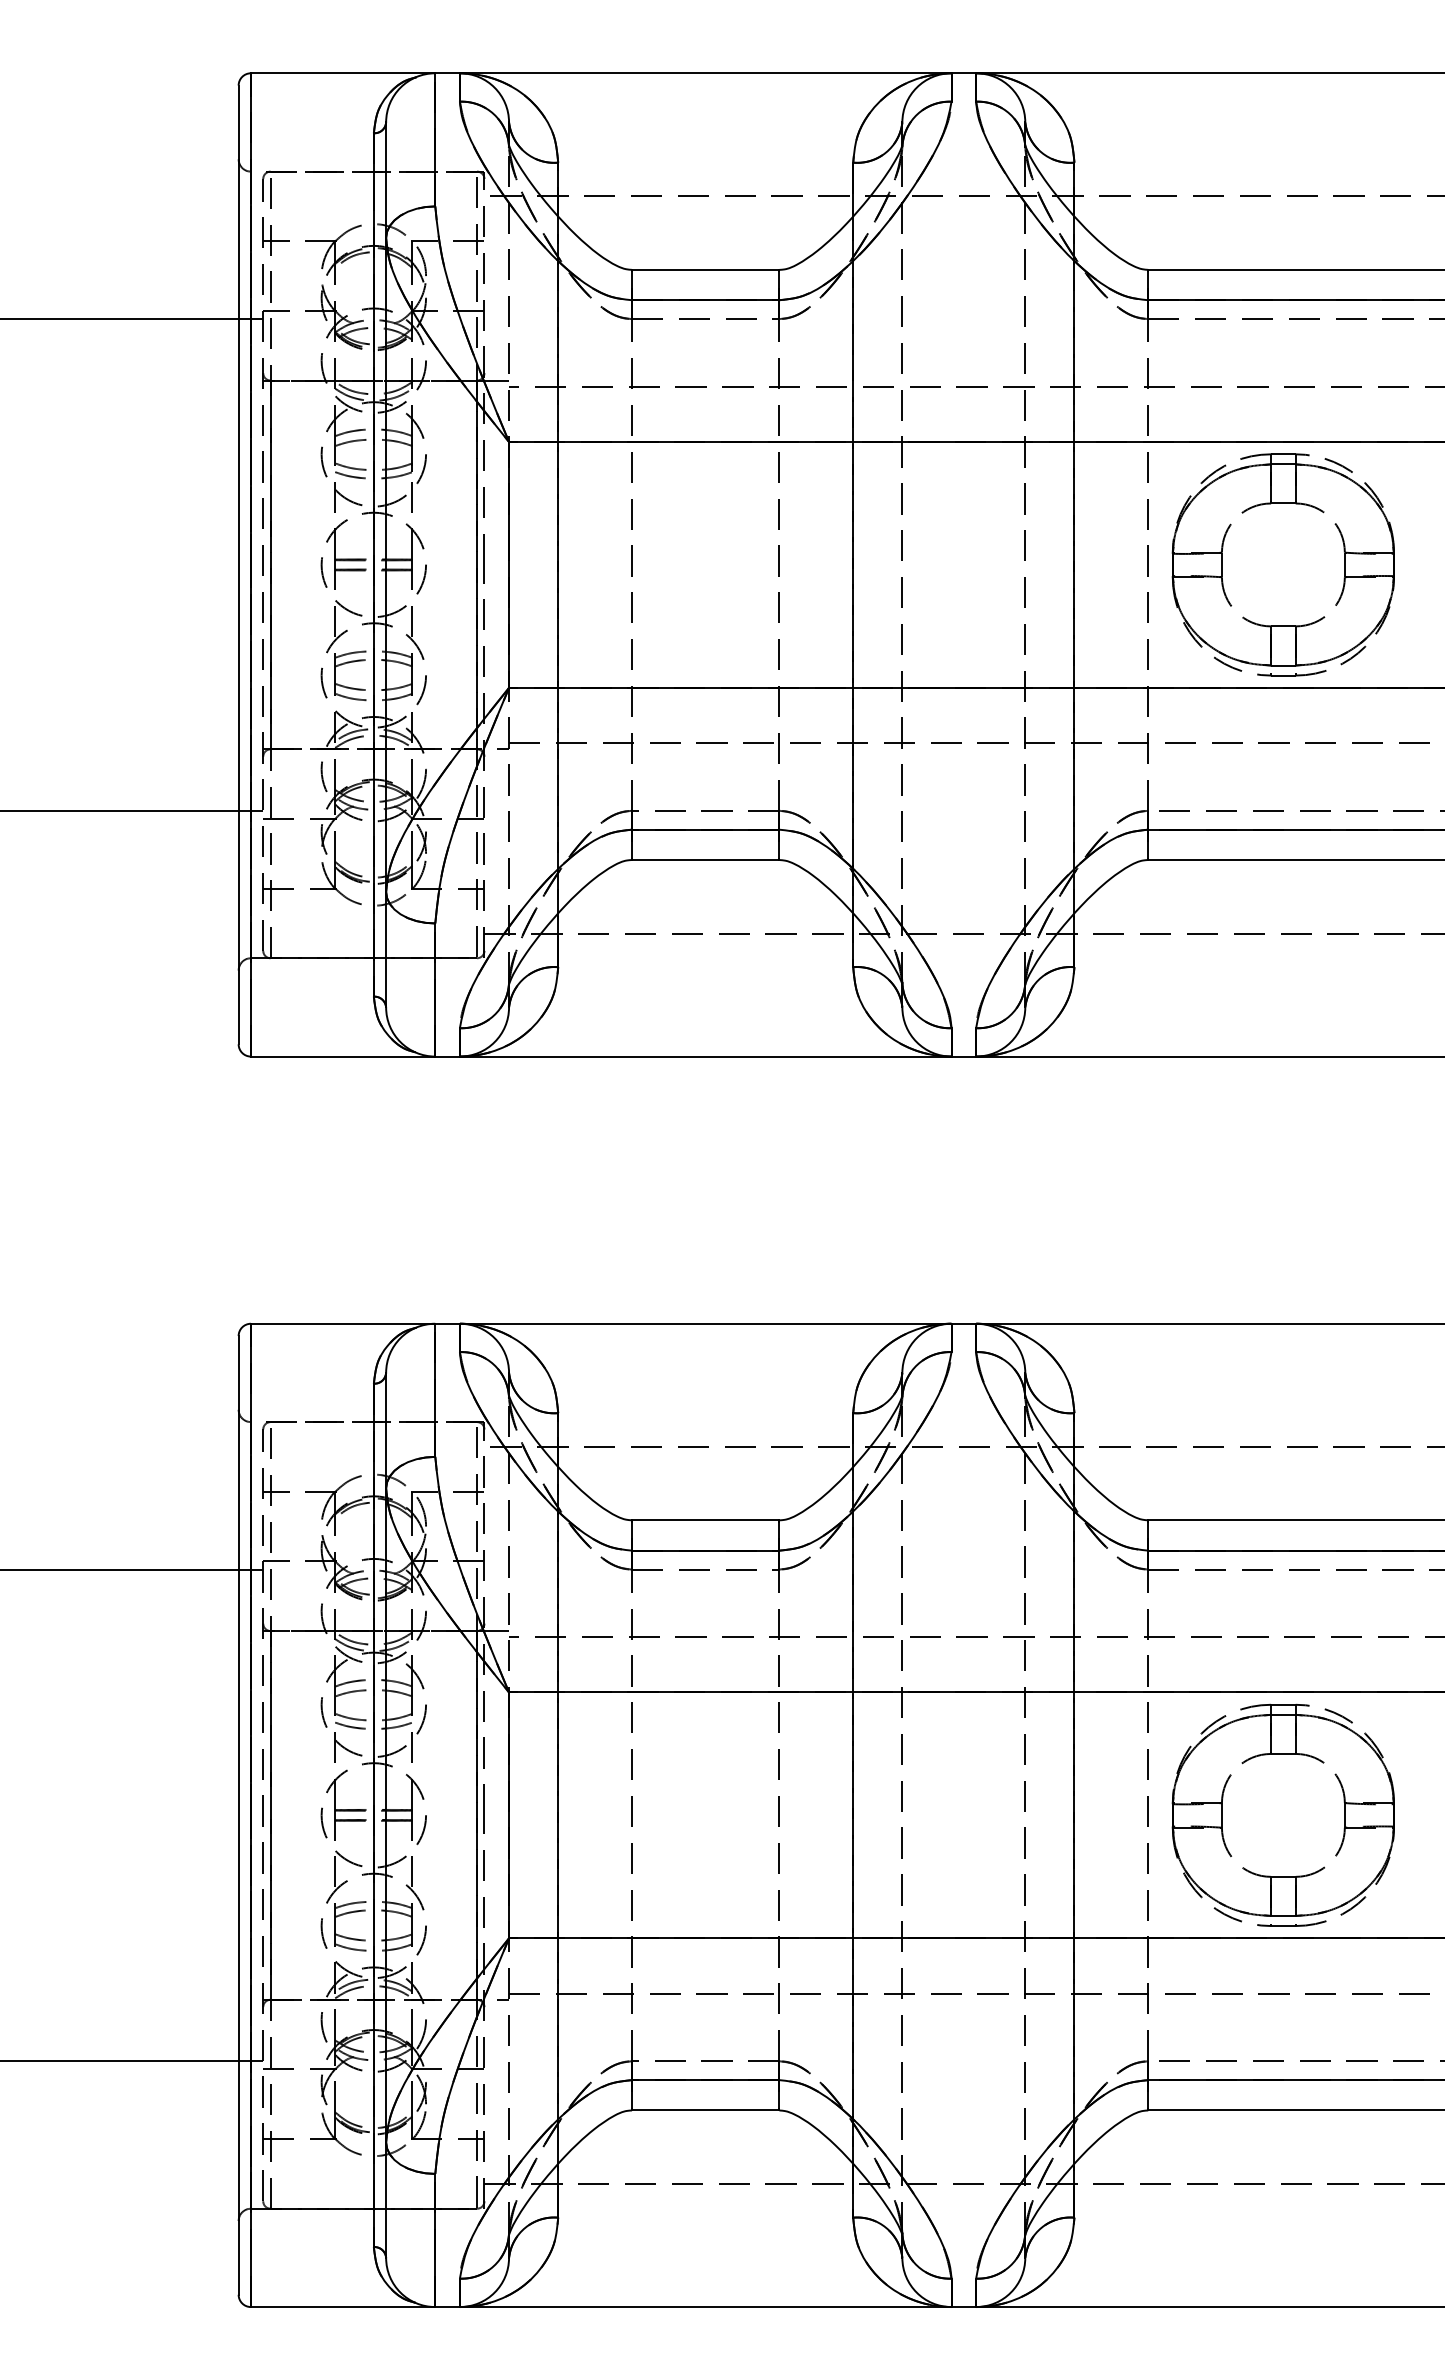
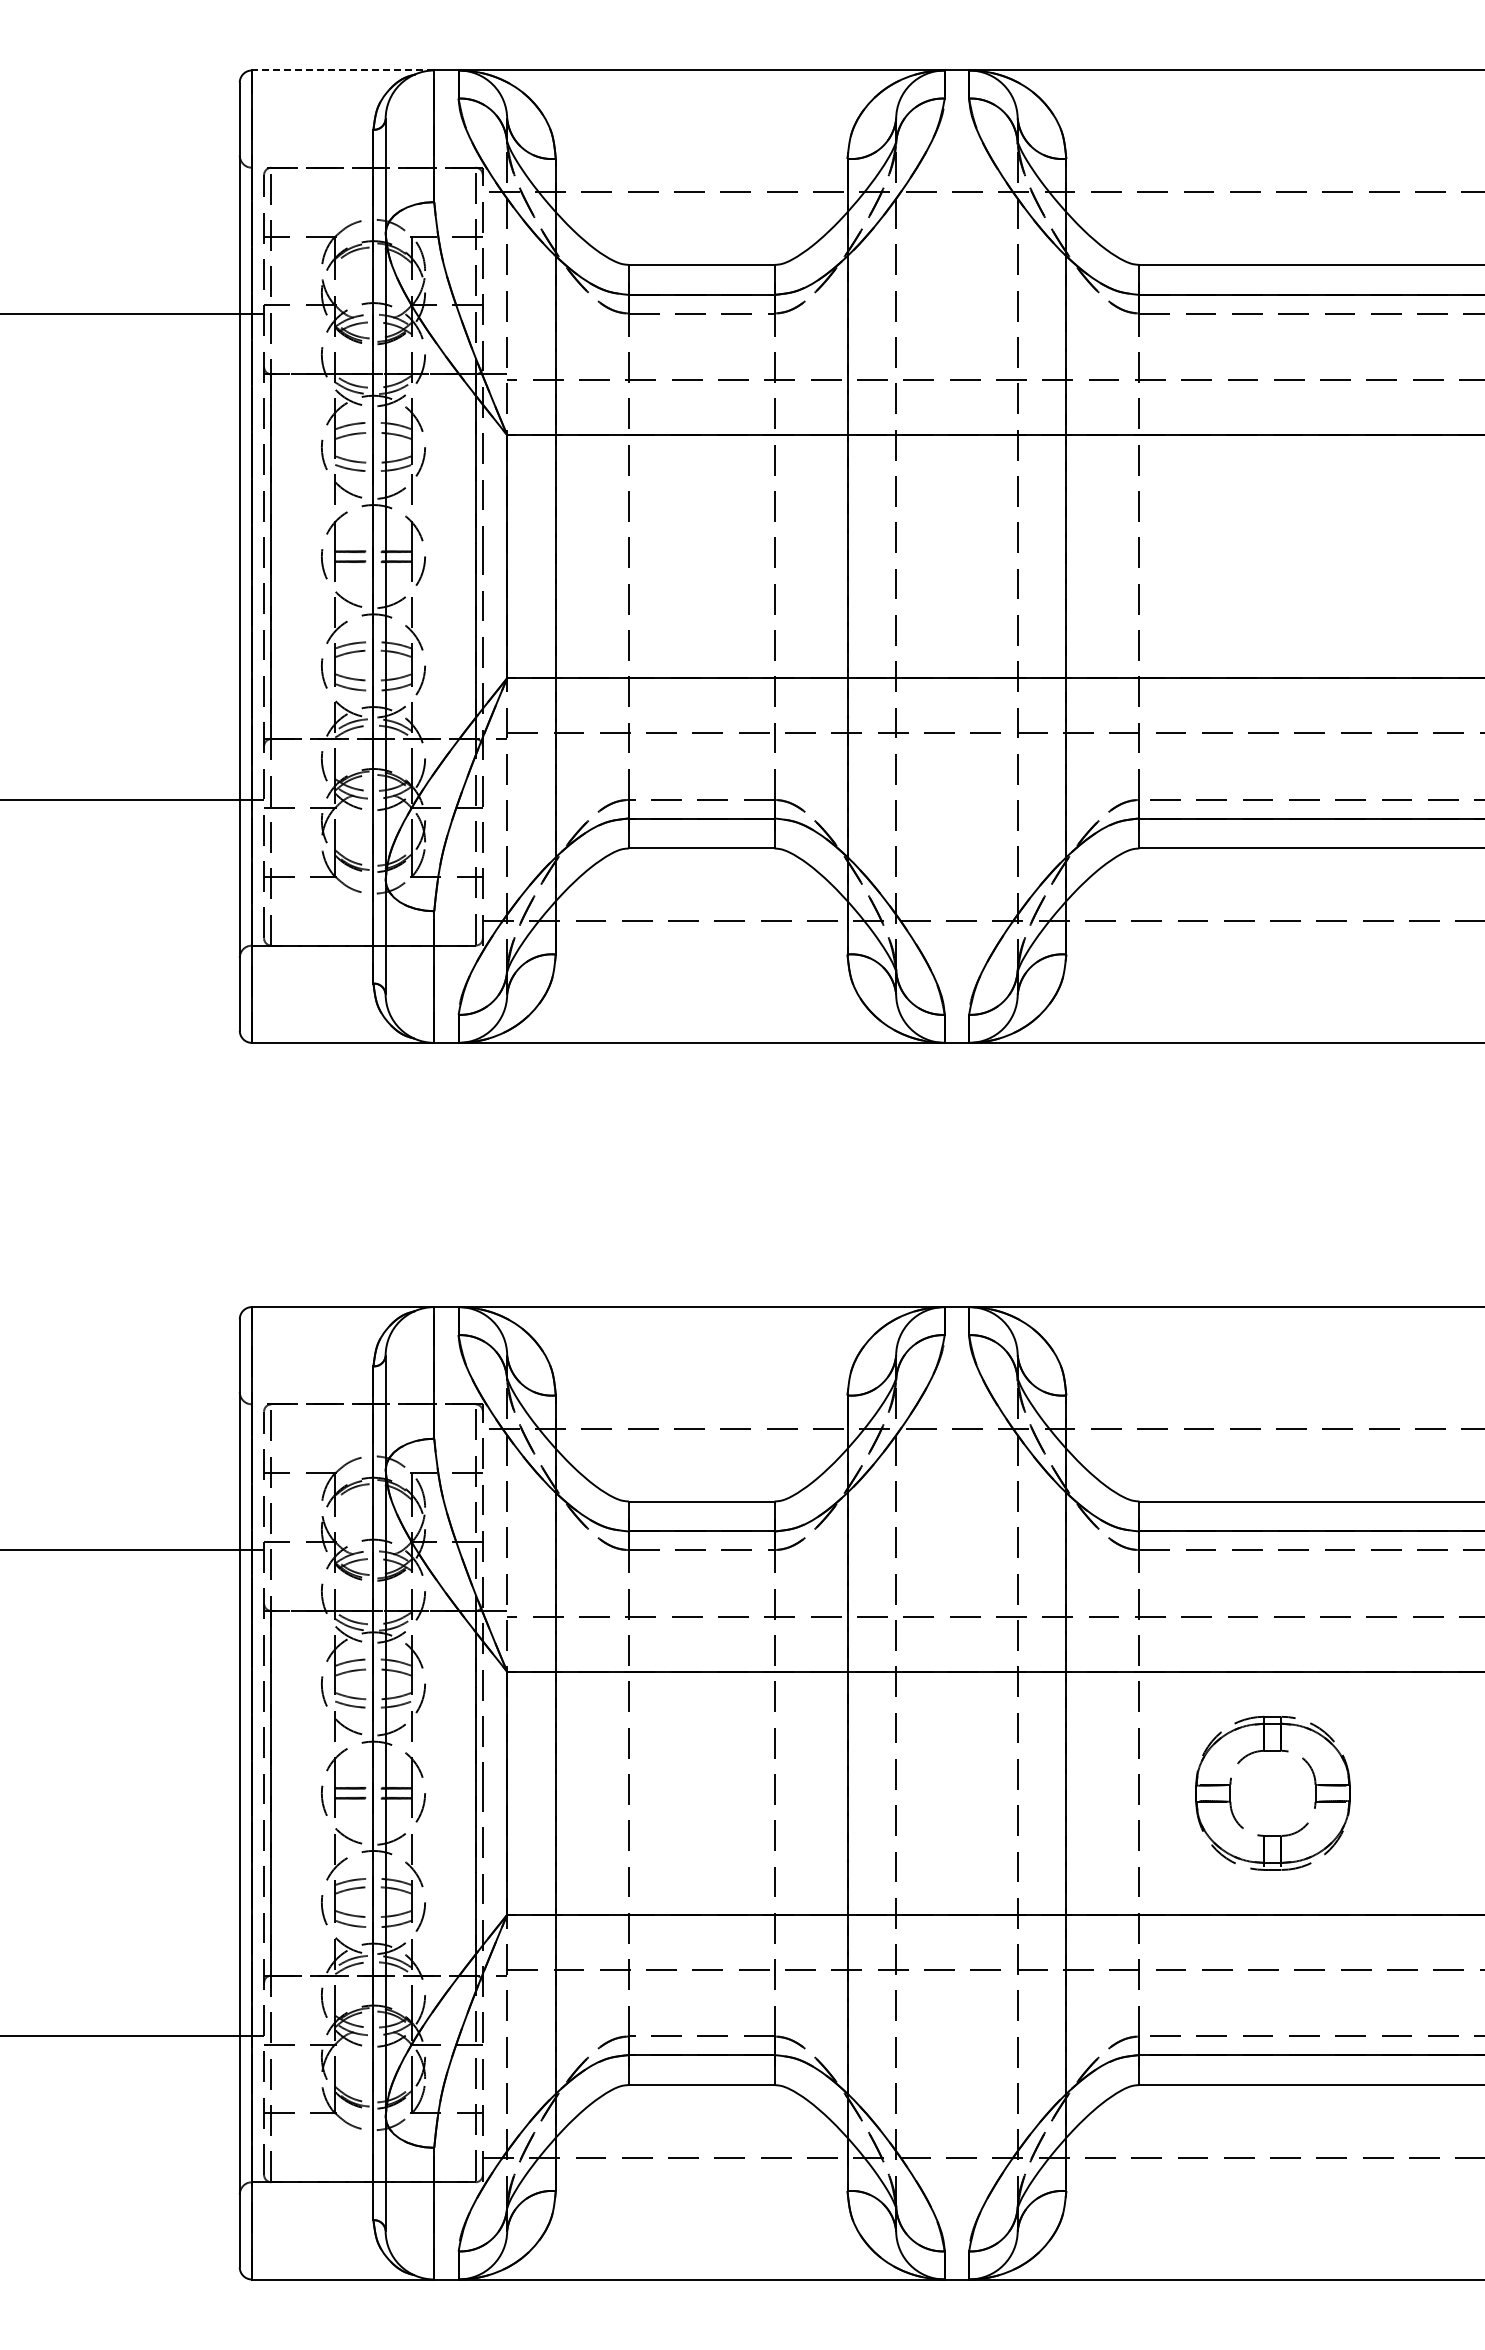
line: (342, 73) -> (342, 70), solid -> dashed
part: (1282, 564) -> (1272, 556), removed
part: (1282, 1815) -> (1272, 1793), size x0.7

